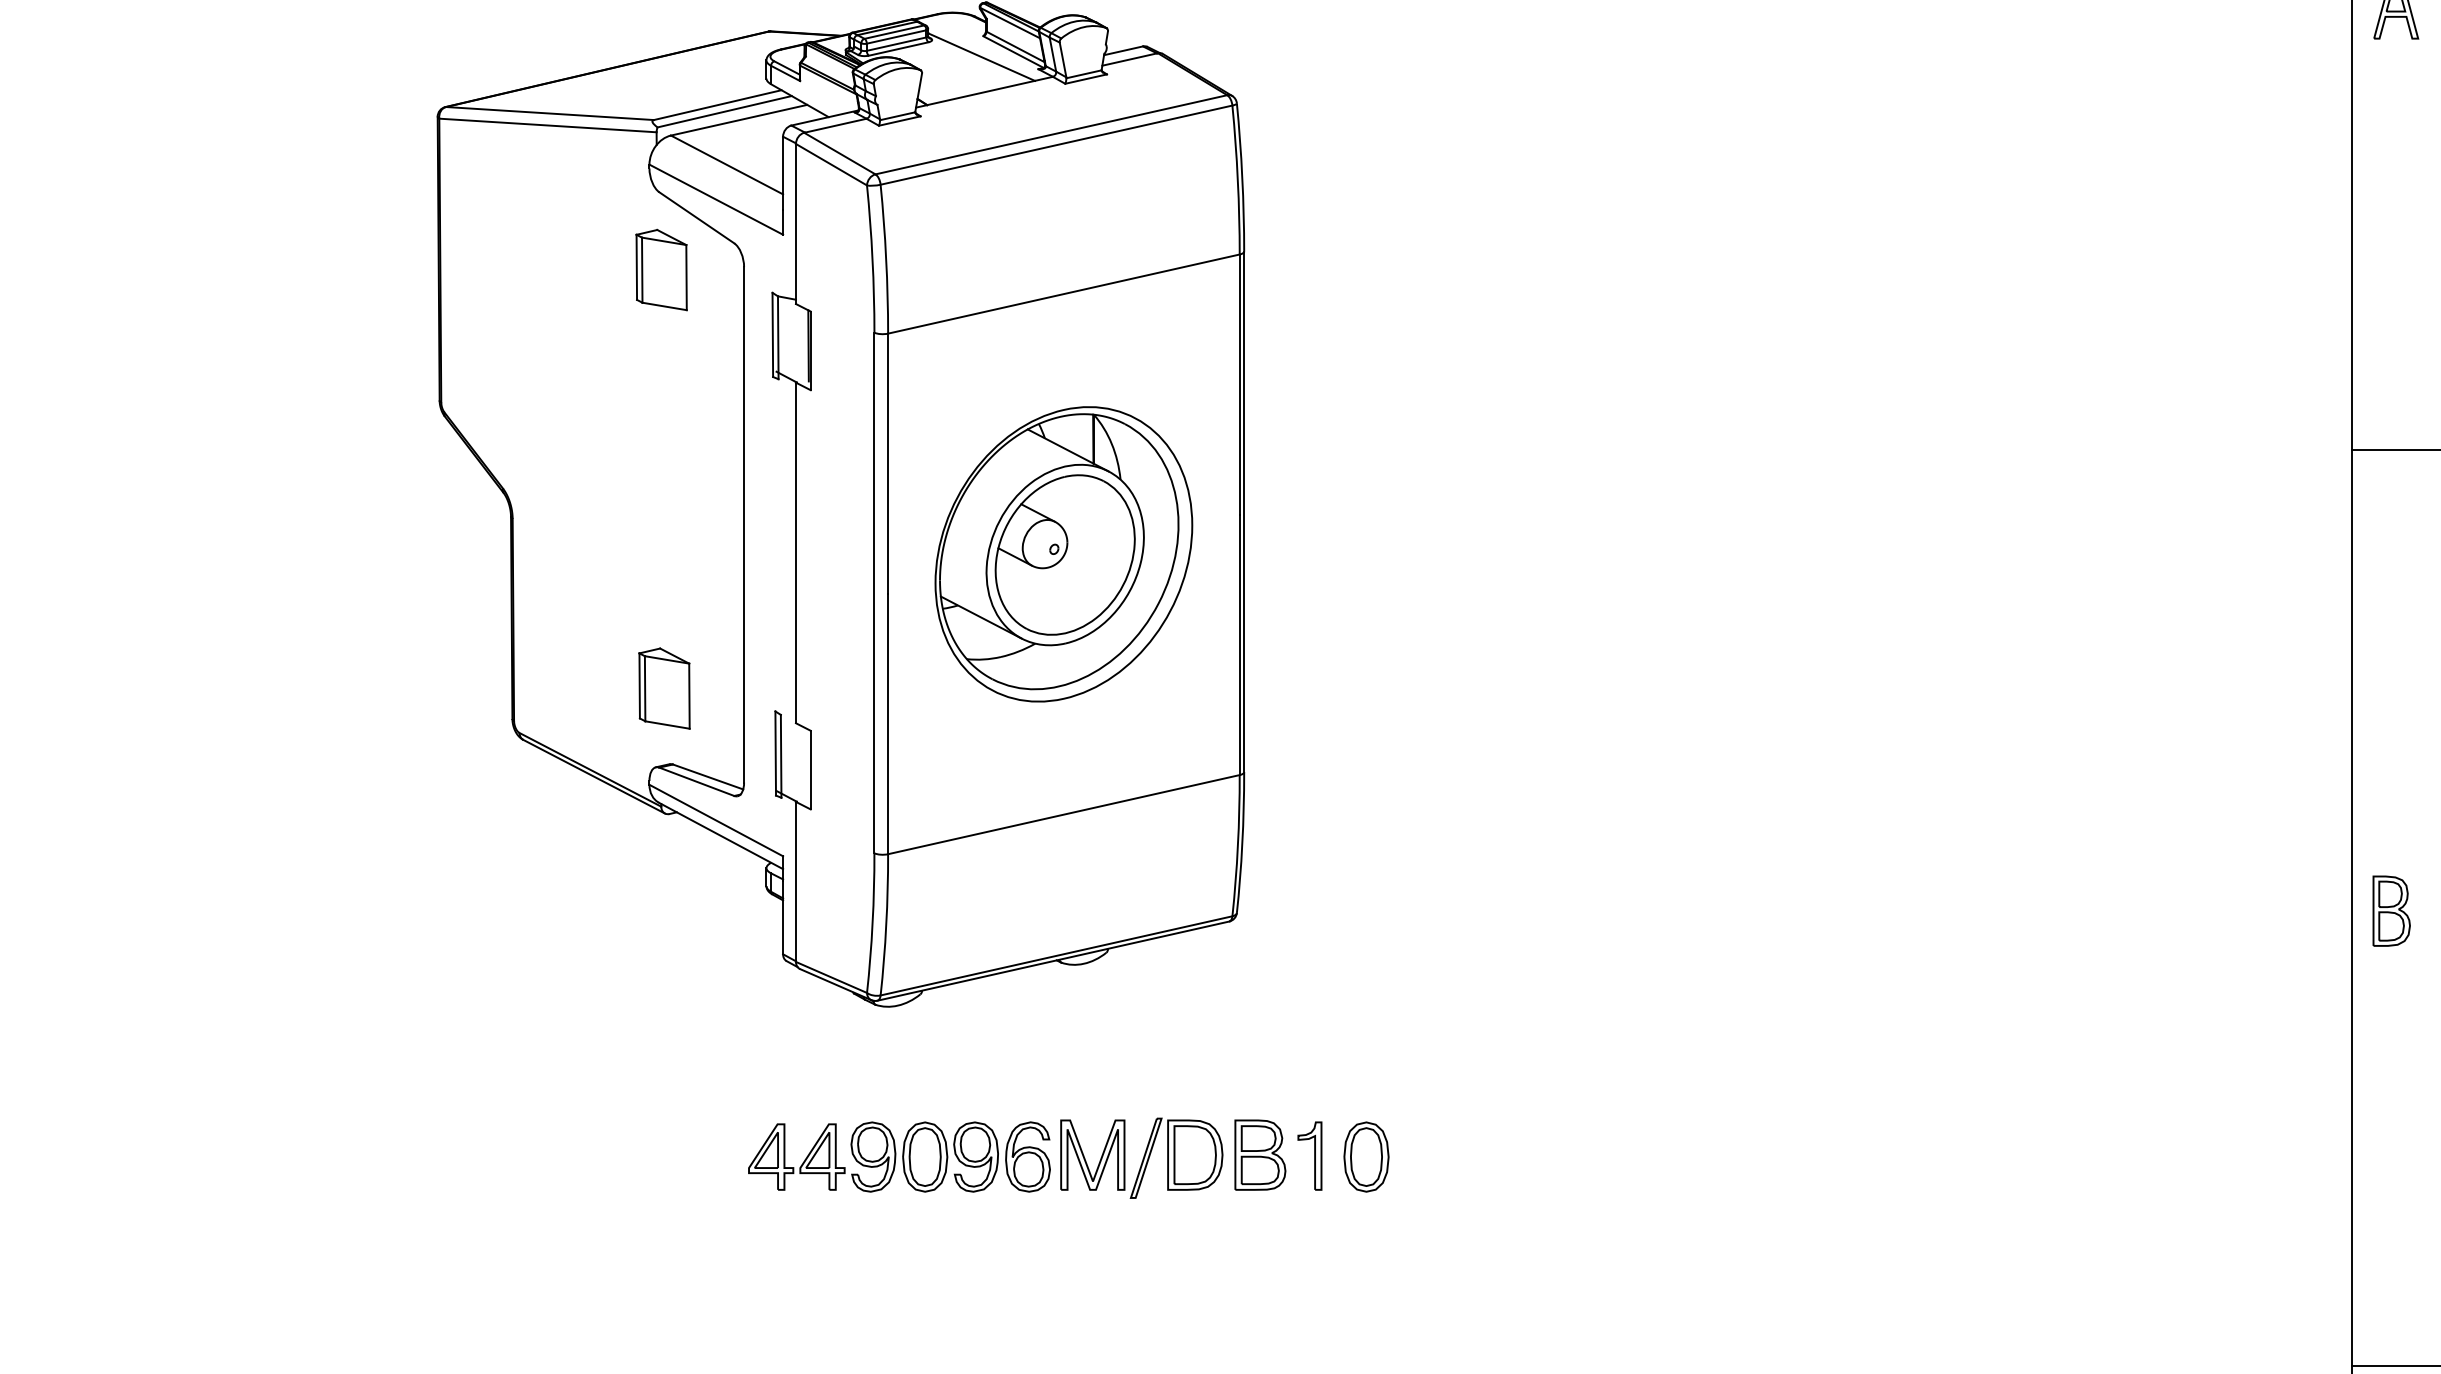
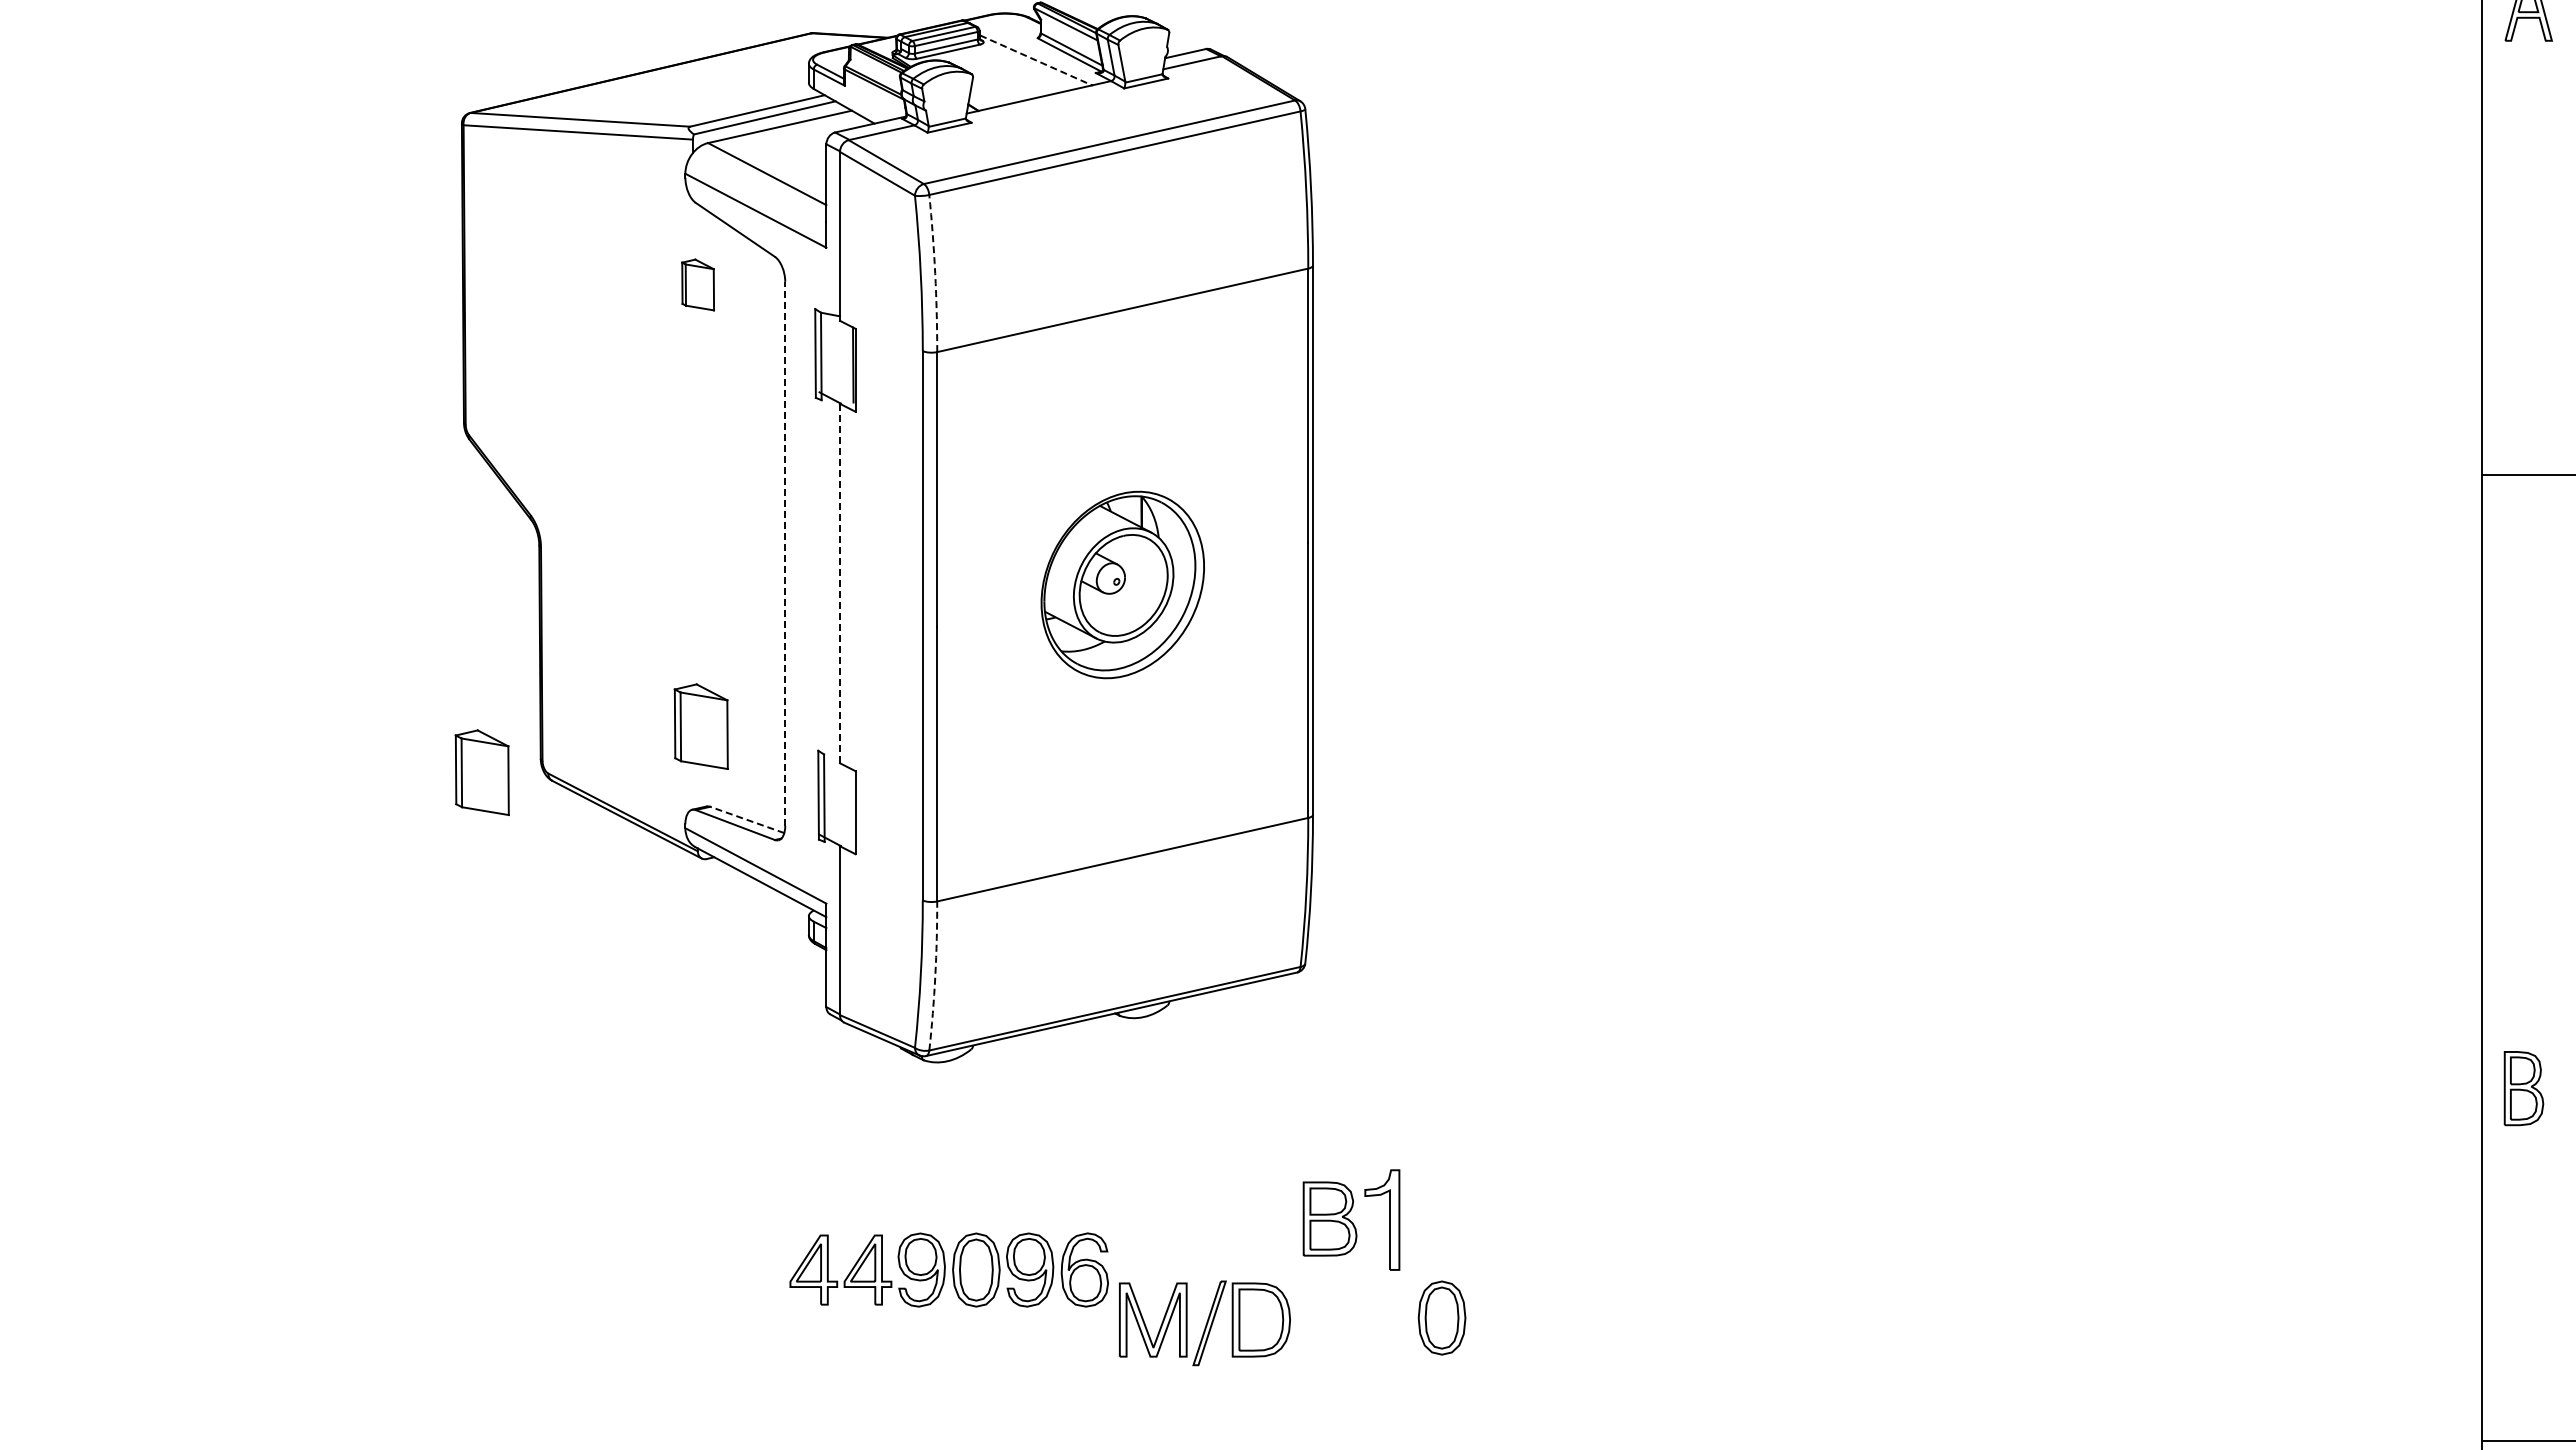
line: (982, 57) -> (1036, 60), solid -> dashed
arc: (886, 259) -> (935, 273), solid -> dashed
part: (660, 269) -> (697, 284), size x0.6
line: (744, 524) -> (785, 553), solid -> dashed
line: (796, 552) -> (840, 583), solid -> dashed
part: (1063, 553) -> (1122, 584), size x0.6
part: (456, 732) -> (481, 772), added
line: (707, 776) -> (746, 819), solid -> dashed
part: (2391, 911) -> (2523, 1088), moved
arc: (886, 925) -> (935, 976), solid -> dashed
part: (1310, 1155) -> (1382, 1219), size x1.4
part: (898, 1156) -> (948, 1269), moved
part: (1365, 1156) -> (1441, 1317), moved
part: (1141, 1158) -> (1204, 1323), moved

